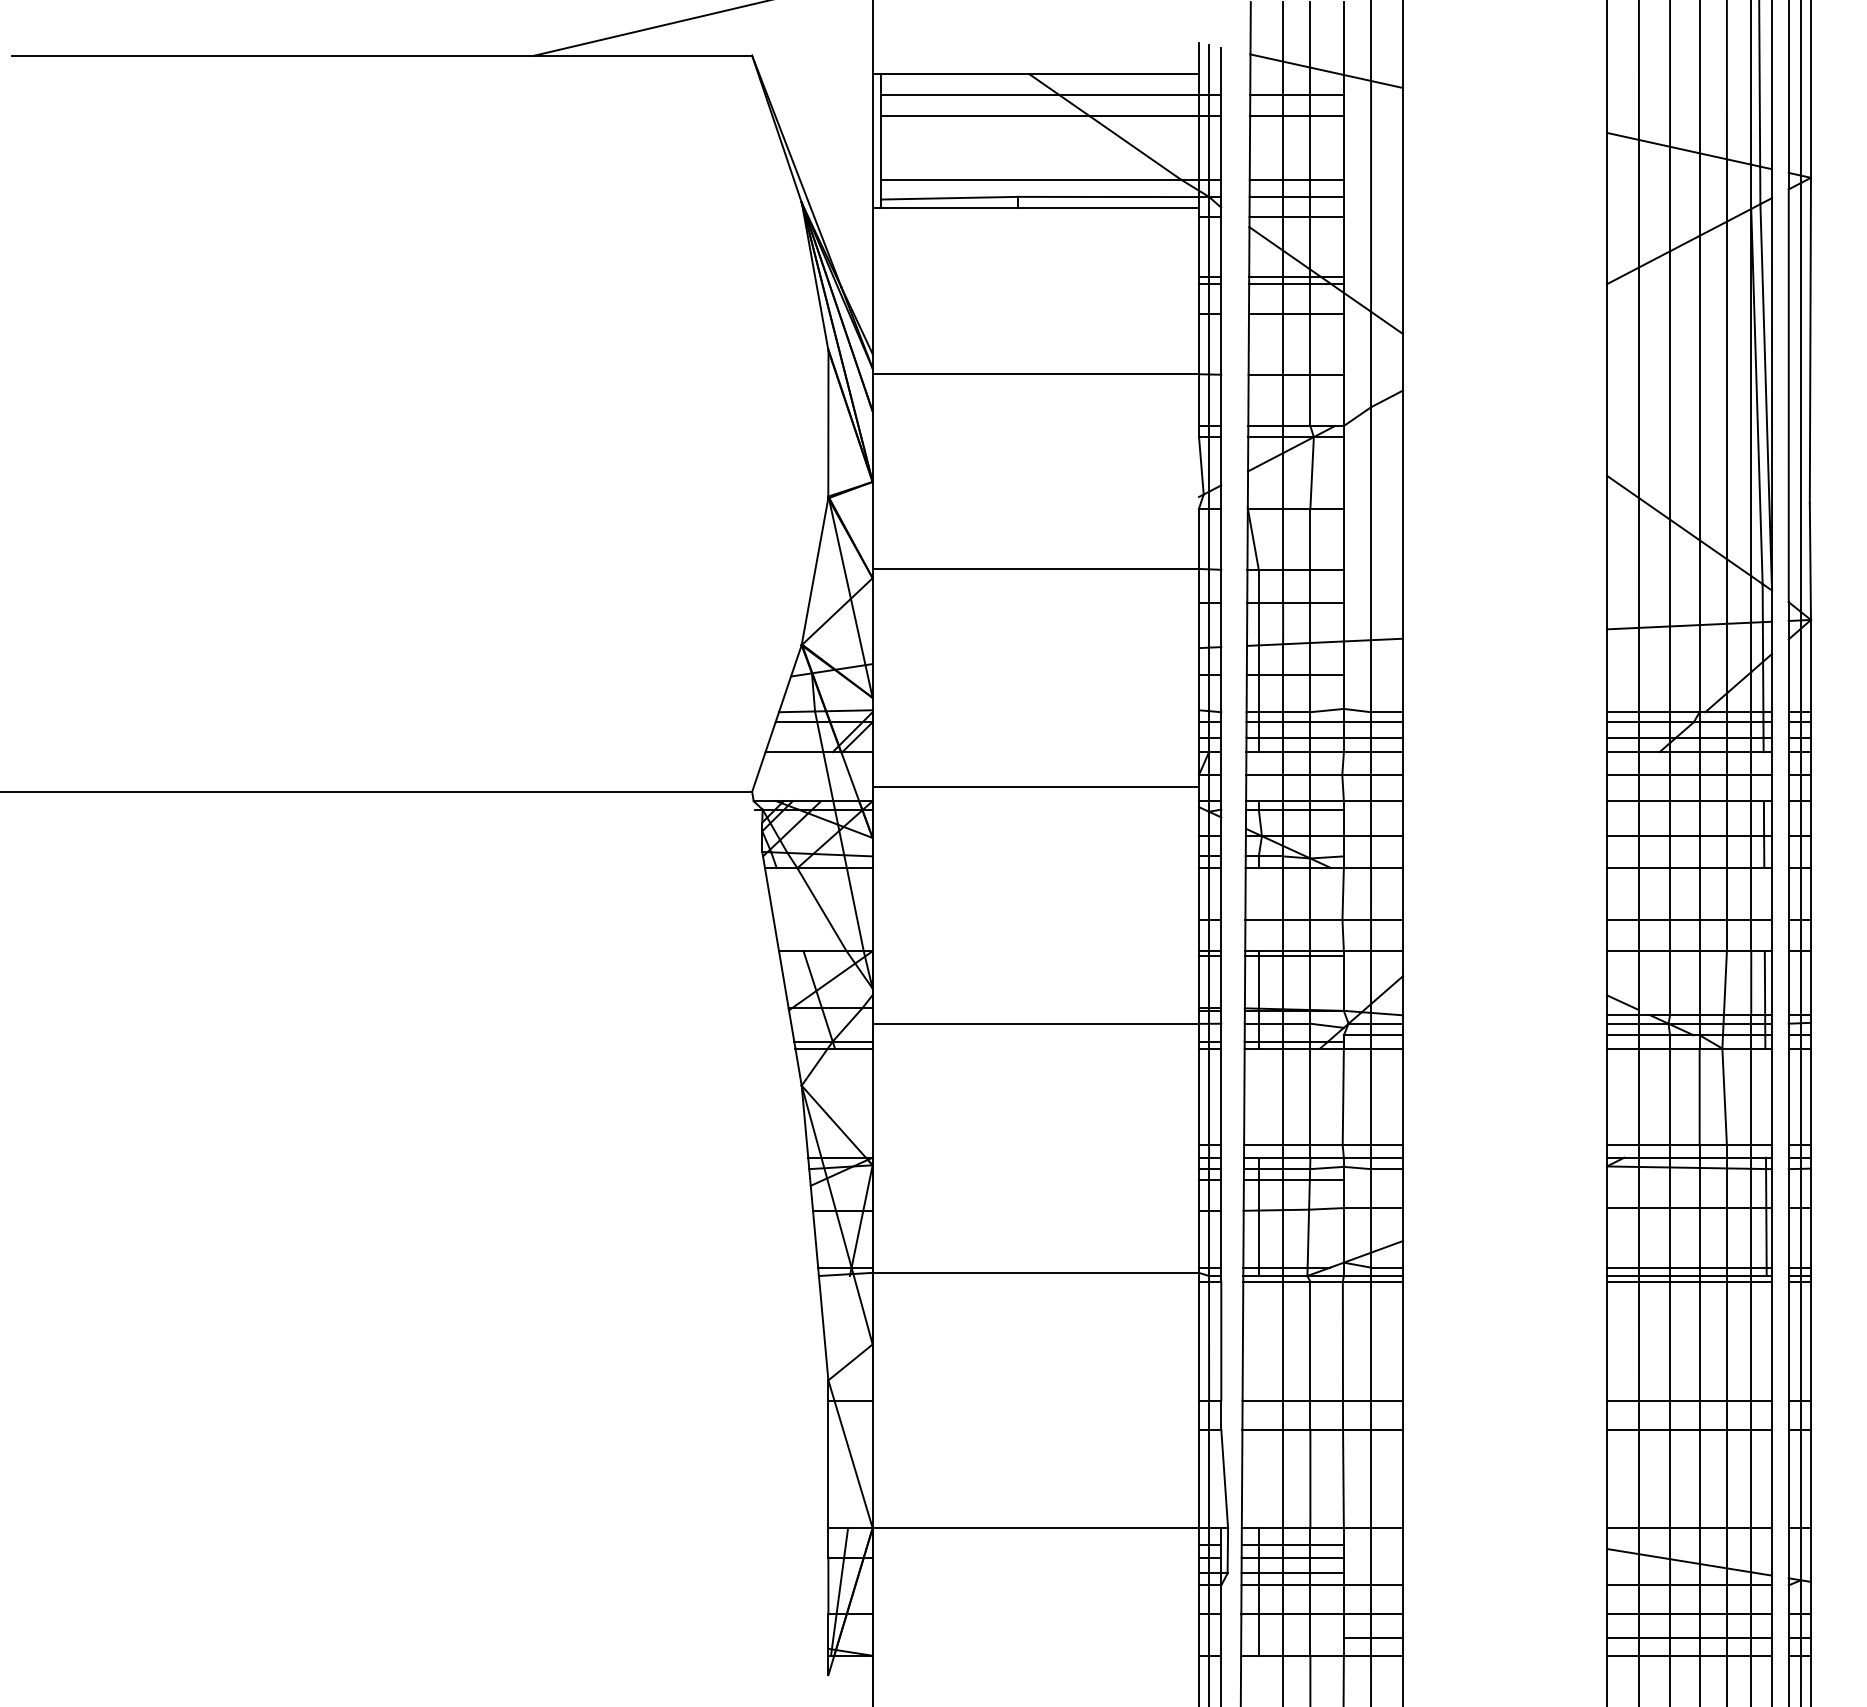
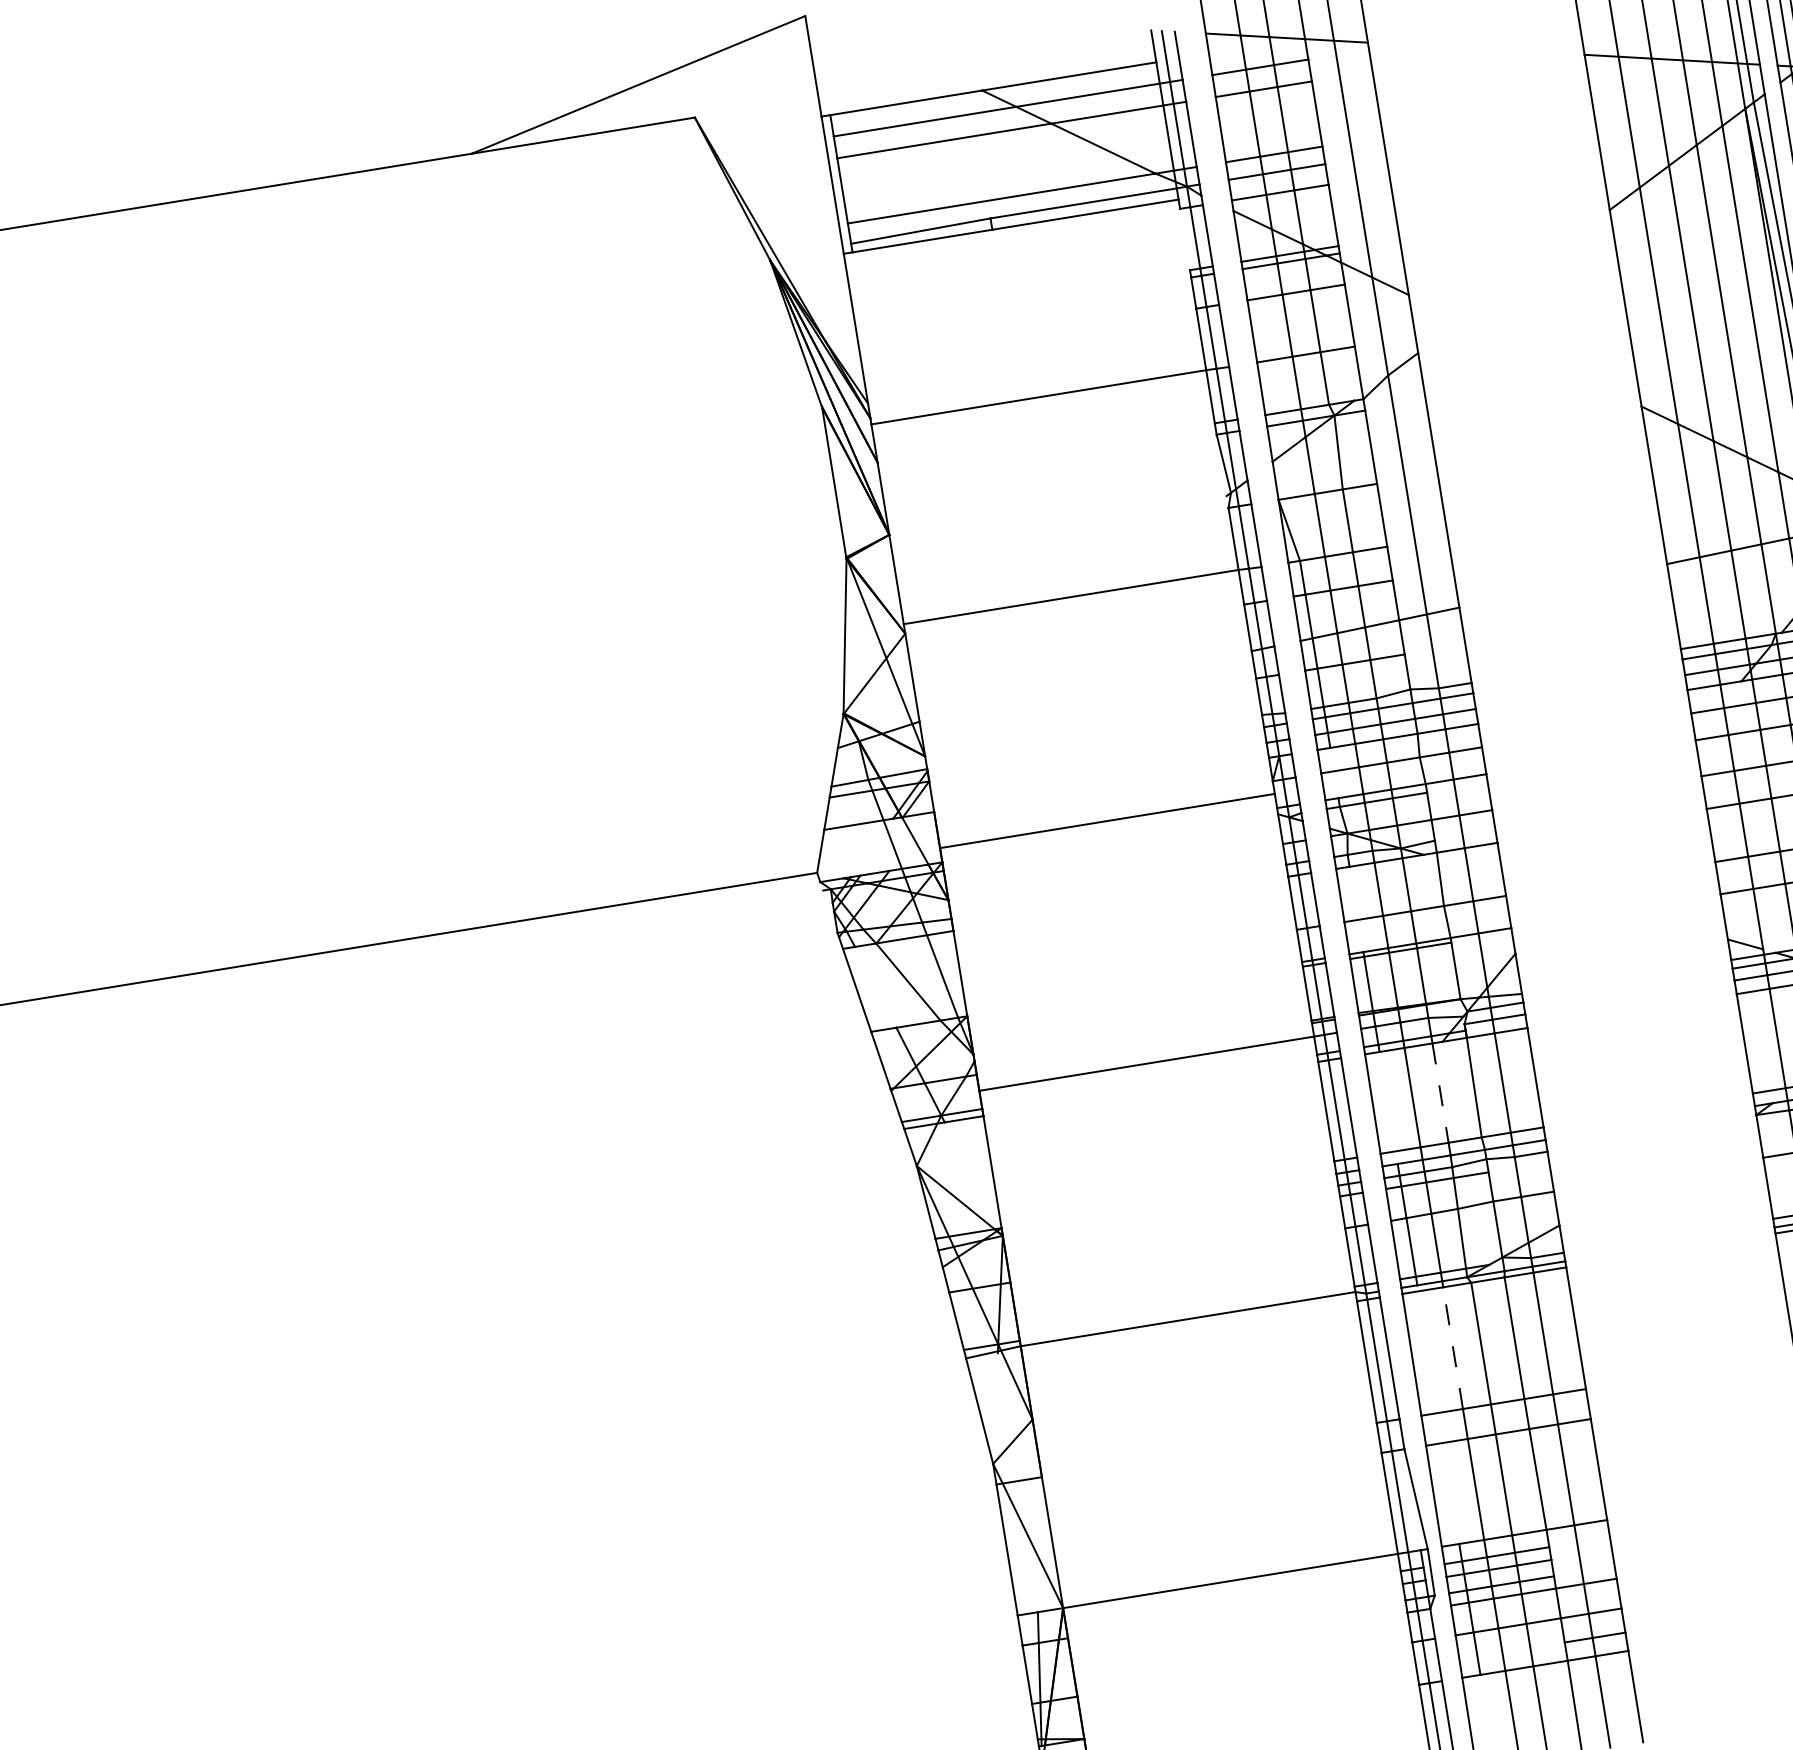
line: (1199, 246) -> (1185, 239), removed
line: (1310, 1097) -> (1440, 1093), solid -> dashed
line: (1283, 1340) -> (1453, 1347), solid -> dashed

